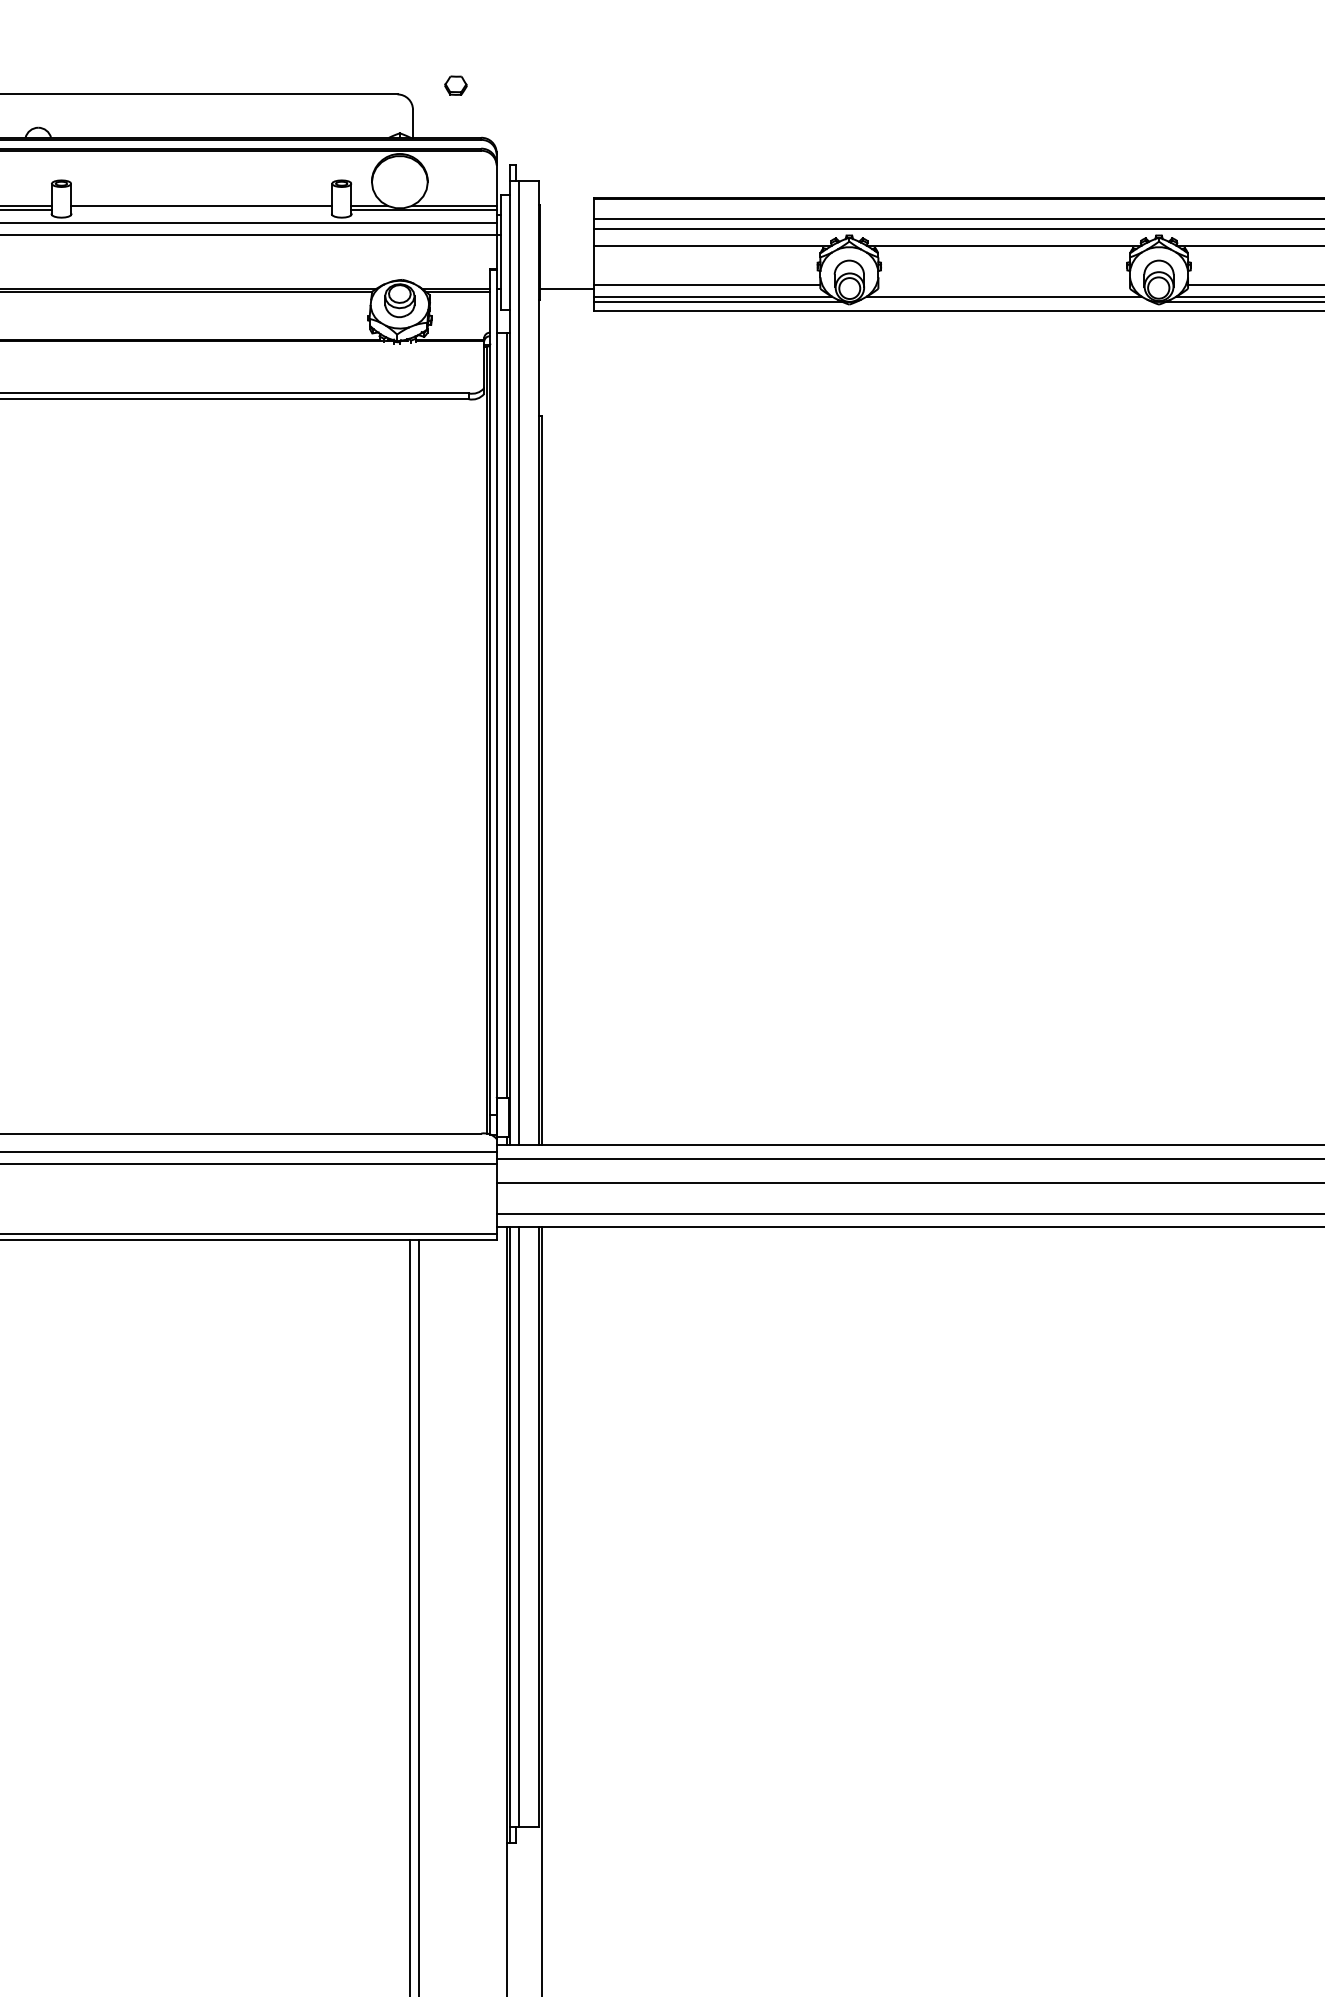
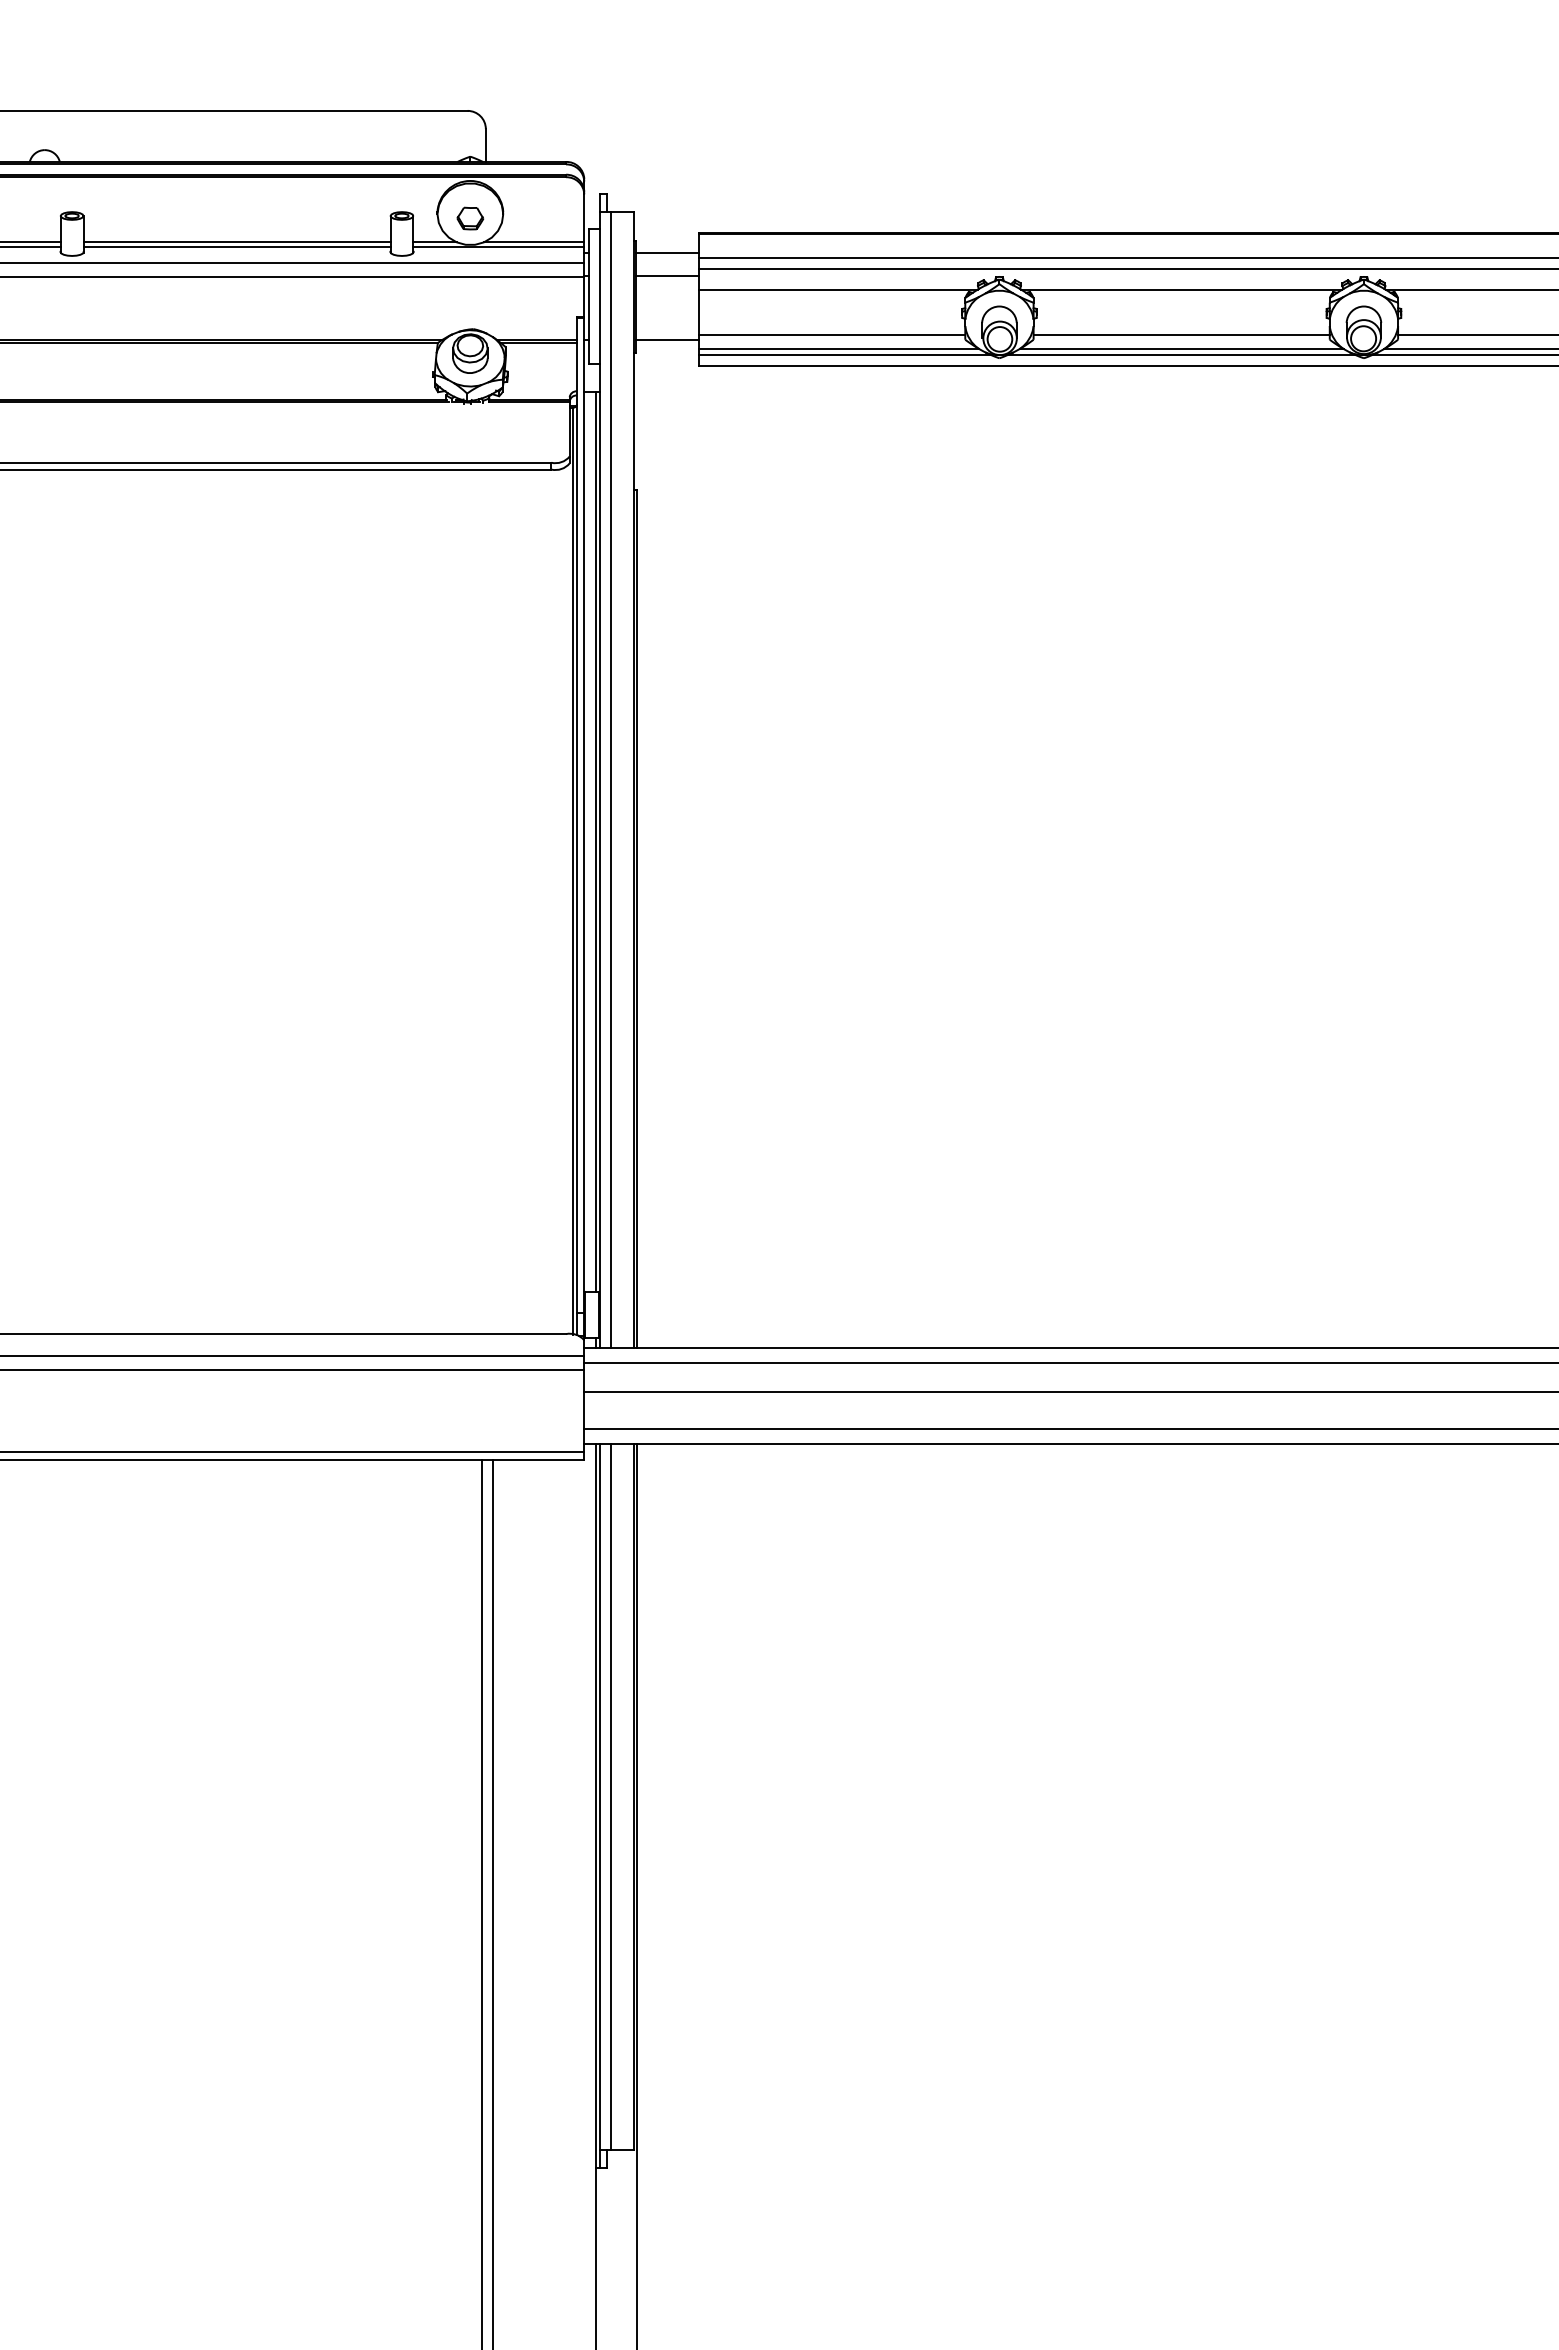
part: (456, 85) -> (470, 218), moved
line: (201, 209) -> (236, 246), added
line: (566, 214) -> (666, 252), added
line: (566, 234) -> (666, 275), added
line: (1004, 284) -> (1181, 334), added
line: (1004, 301) -> (1181, 354), added

